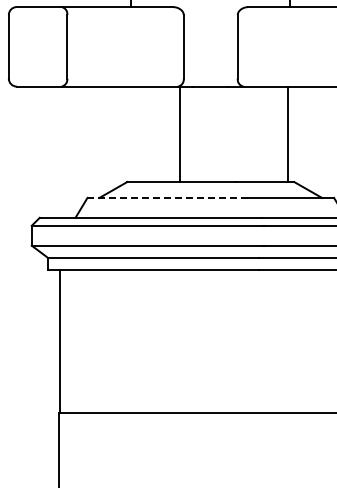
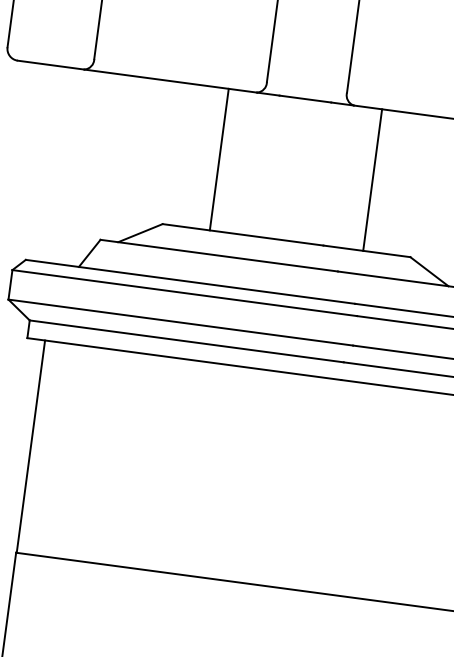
line: (180, 134) -> (219, 159), moved
line: (288, 134) -> (372, 180), moved
line: (168, 197) -> (220, 255), dashed -> solid

